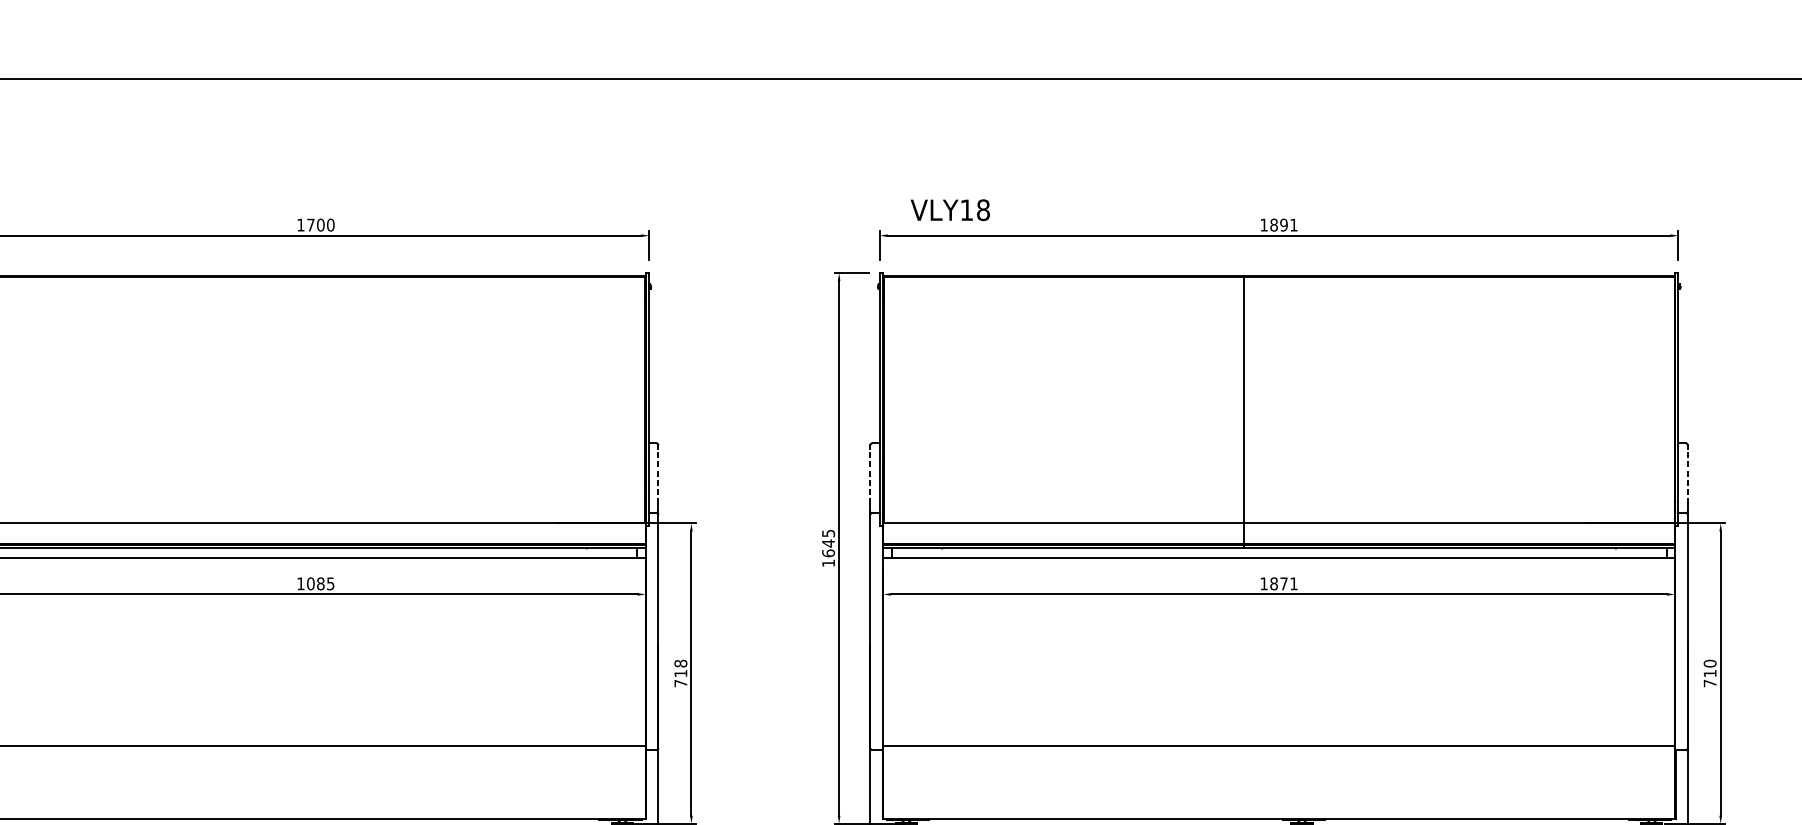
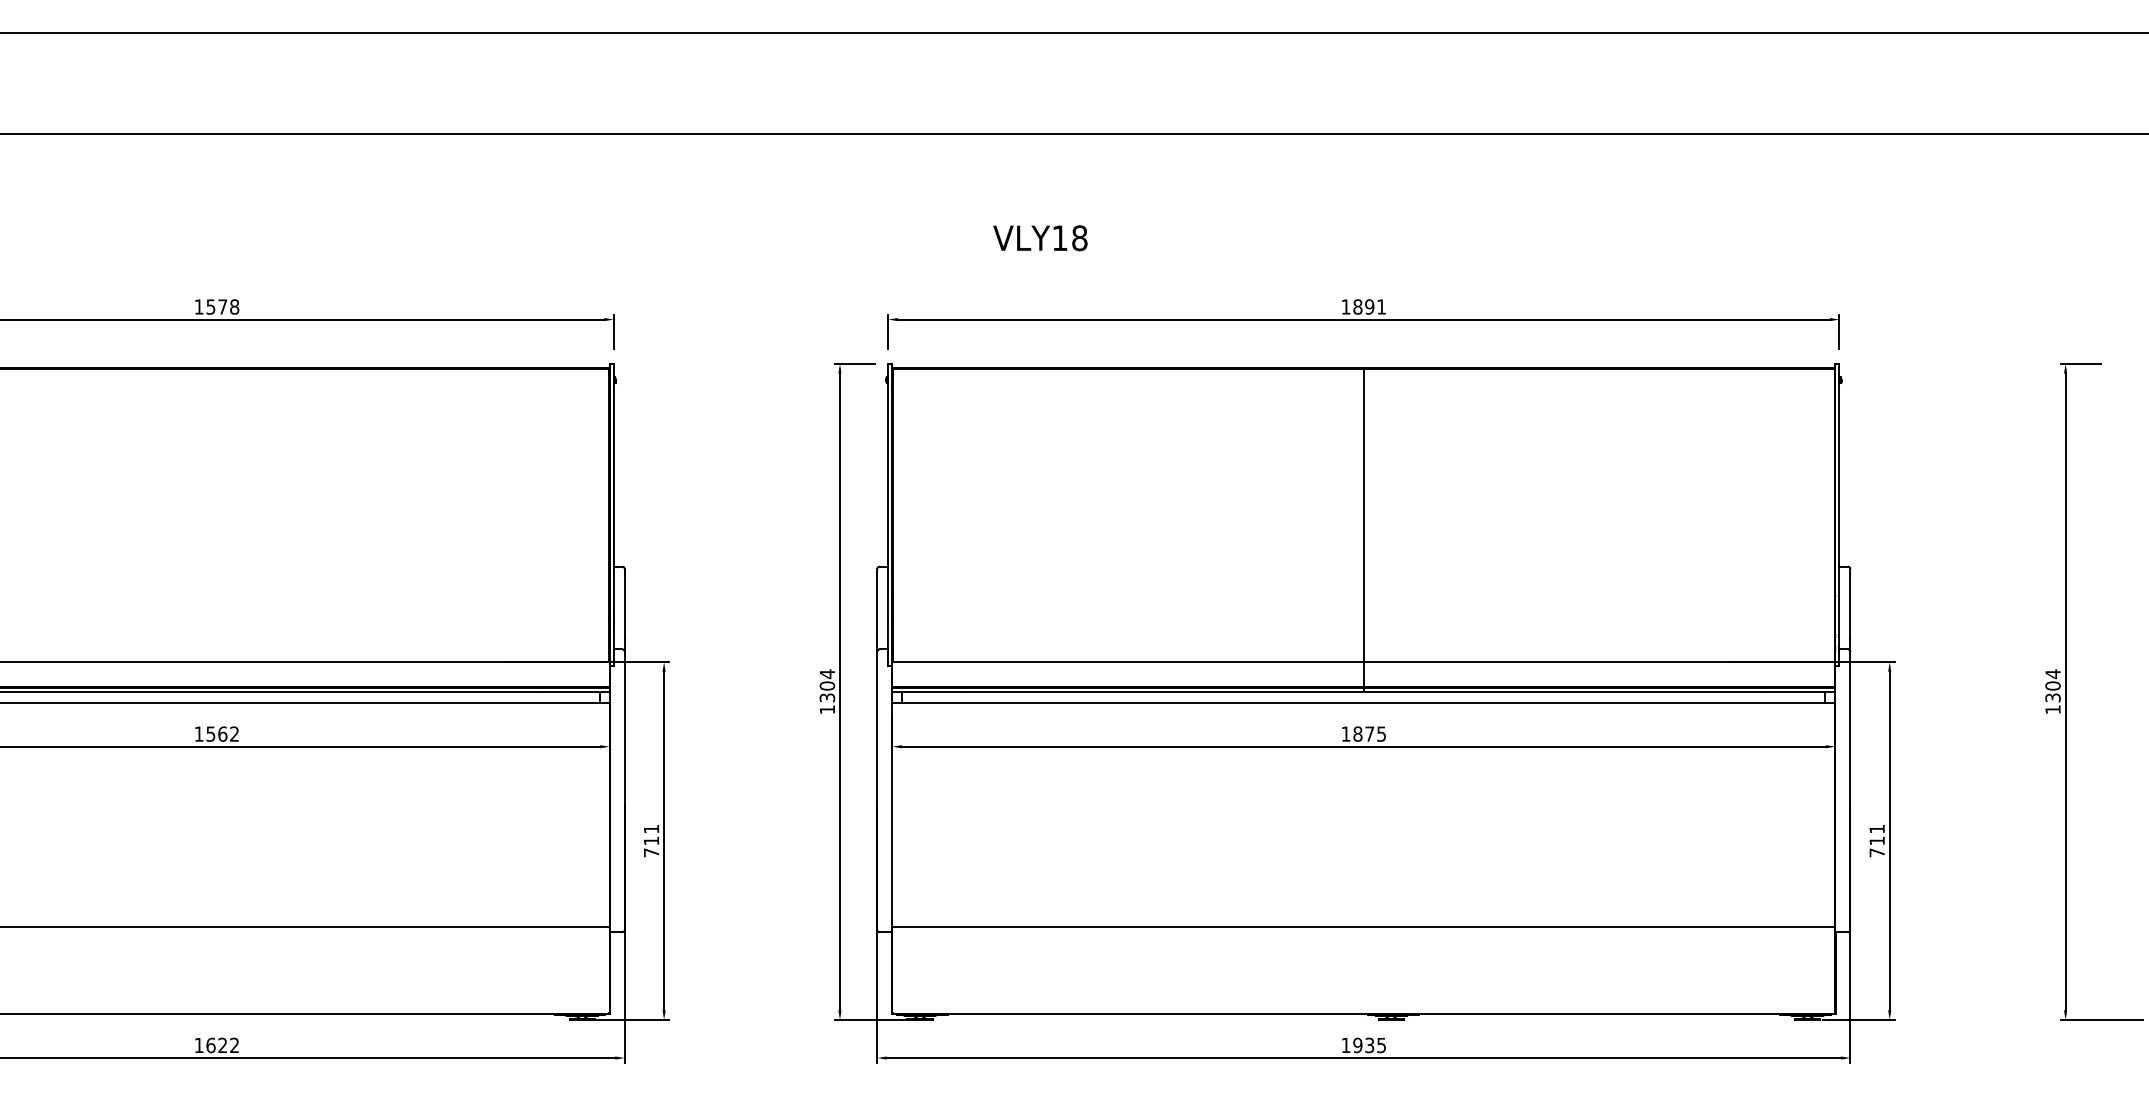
text: (950, 210) -> (1040, 238), moved
text: (320, 224) -> (222, 306), 1700 -> 1578
line: (1243, 411) -> (1363, 529), moved
line: (658, 476) -> (624, 606), dashed -> solid
line: (870, 476) -> (877, 606), dashed -> solid
line: (1687, 476) -> (1850, 606), dashed -> solid
text: (828, 543) -> (827, 685), 1645 -> 1304
text: (320, 583) -> (222, 733), 1085 -> 1562
text: (1293, 583) -> (1381, 733), 1871 -> 1875
text: (680, 663) -> (651, 828), 718 -> 711
text: (1709, 663) -> (1876, 828), 710 -> 711

